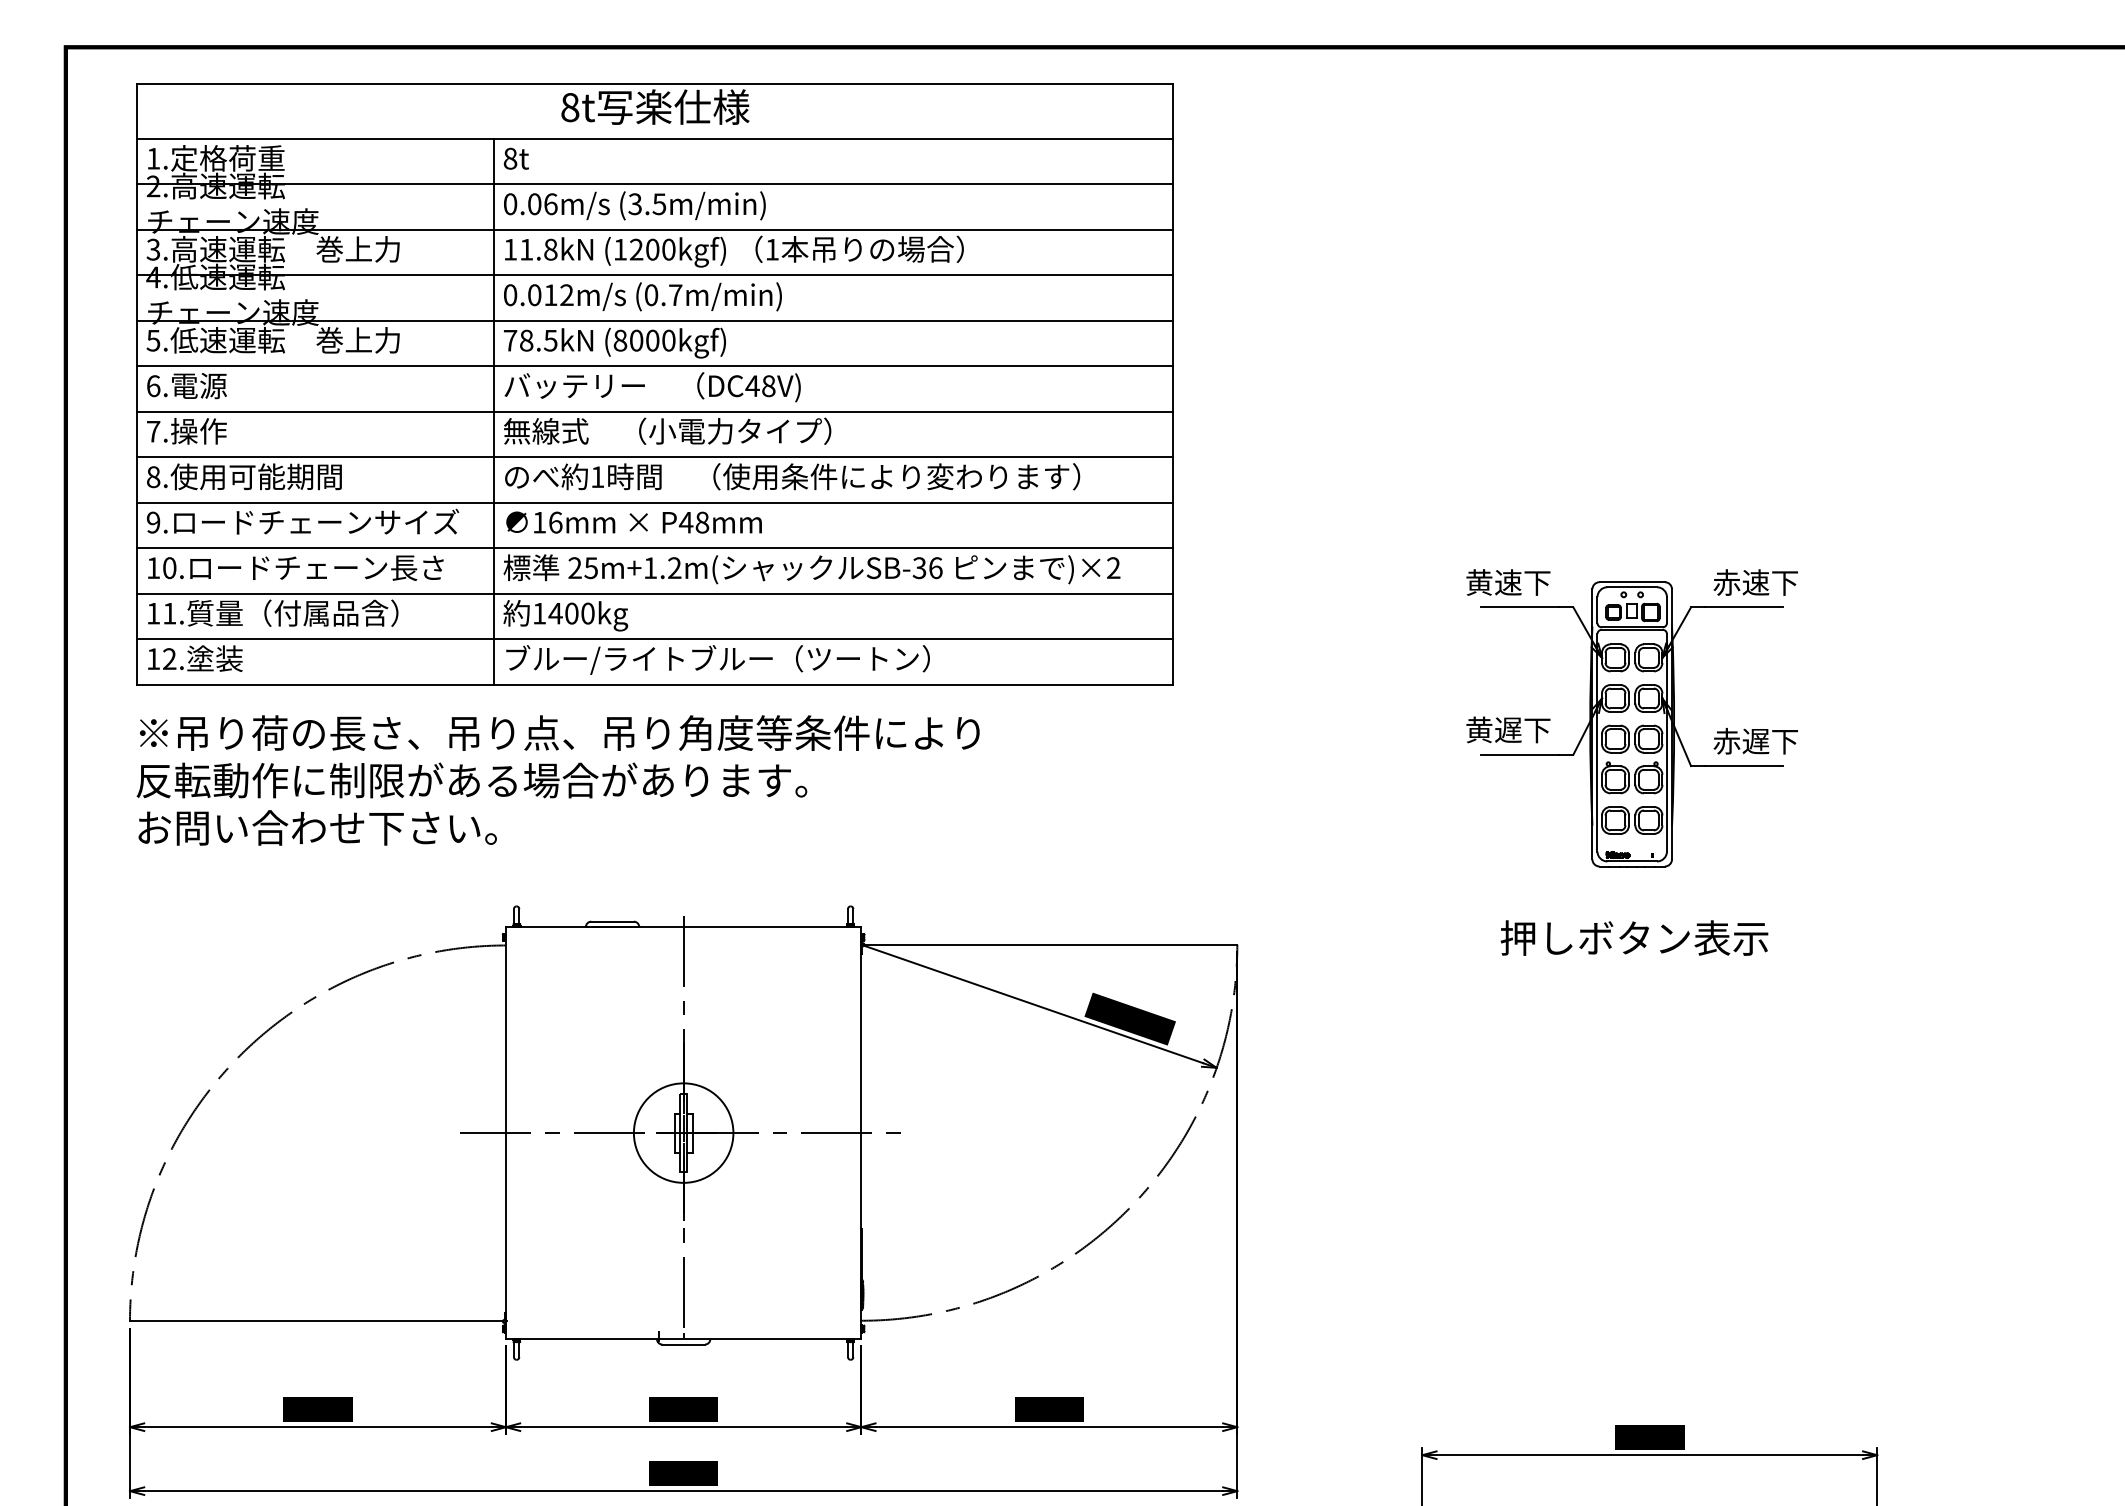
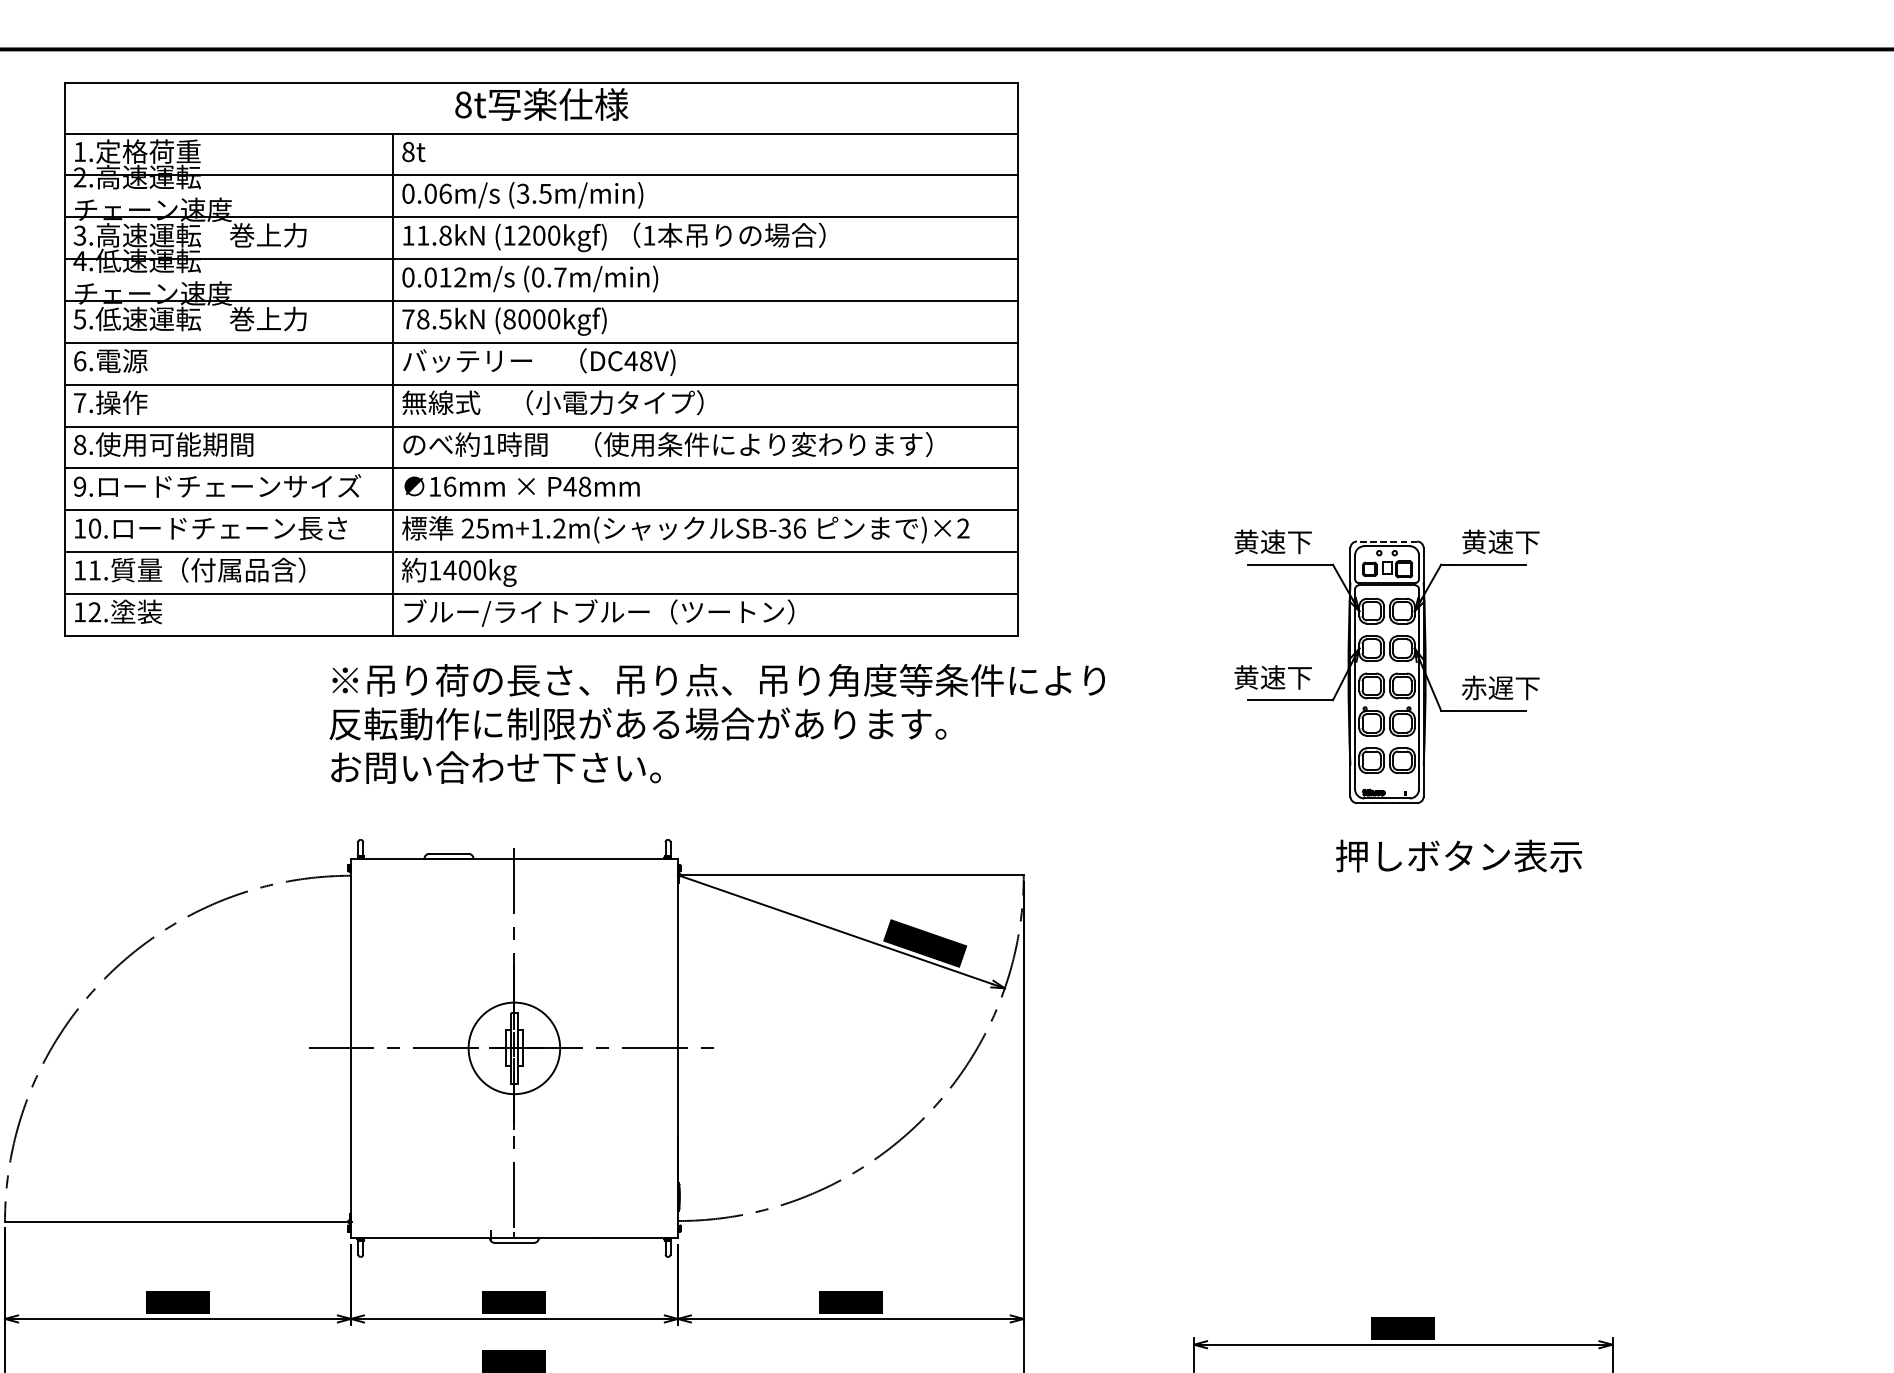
part: (654, 384) -> (540, 359), moved
line: (1632, 582) -> (1387, 541), solid -> dashed
text: (1726, 582) -> (1473, 541), 赤速下 -> 黄速下
text: (1509, 728) -> (1274, 676), 黄遅下 -> 黄速下
text: (557, 780) -> (716, 723), moved
text: (1634, 937) -> (1459, 855), moved

